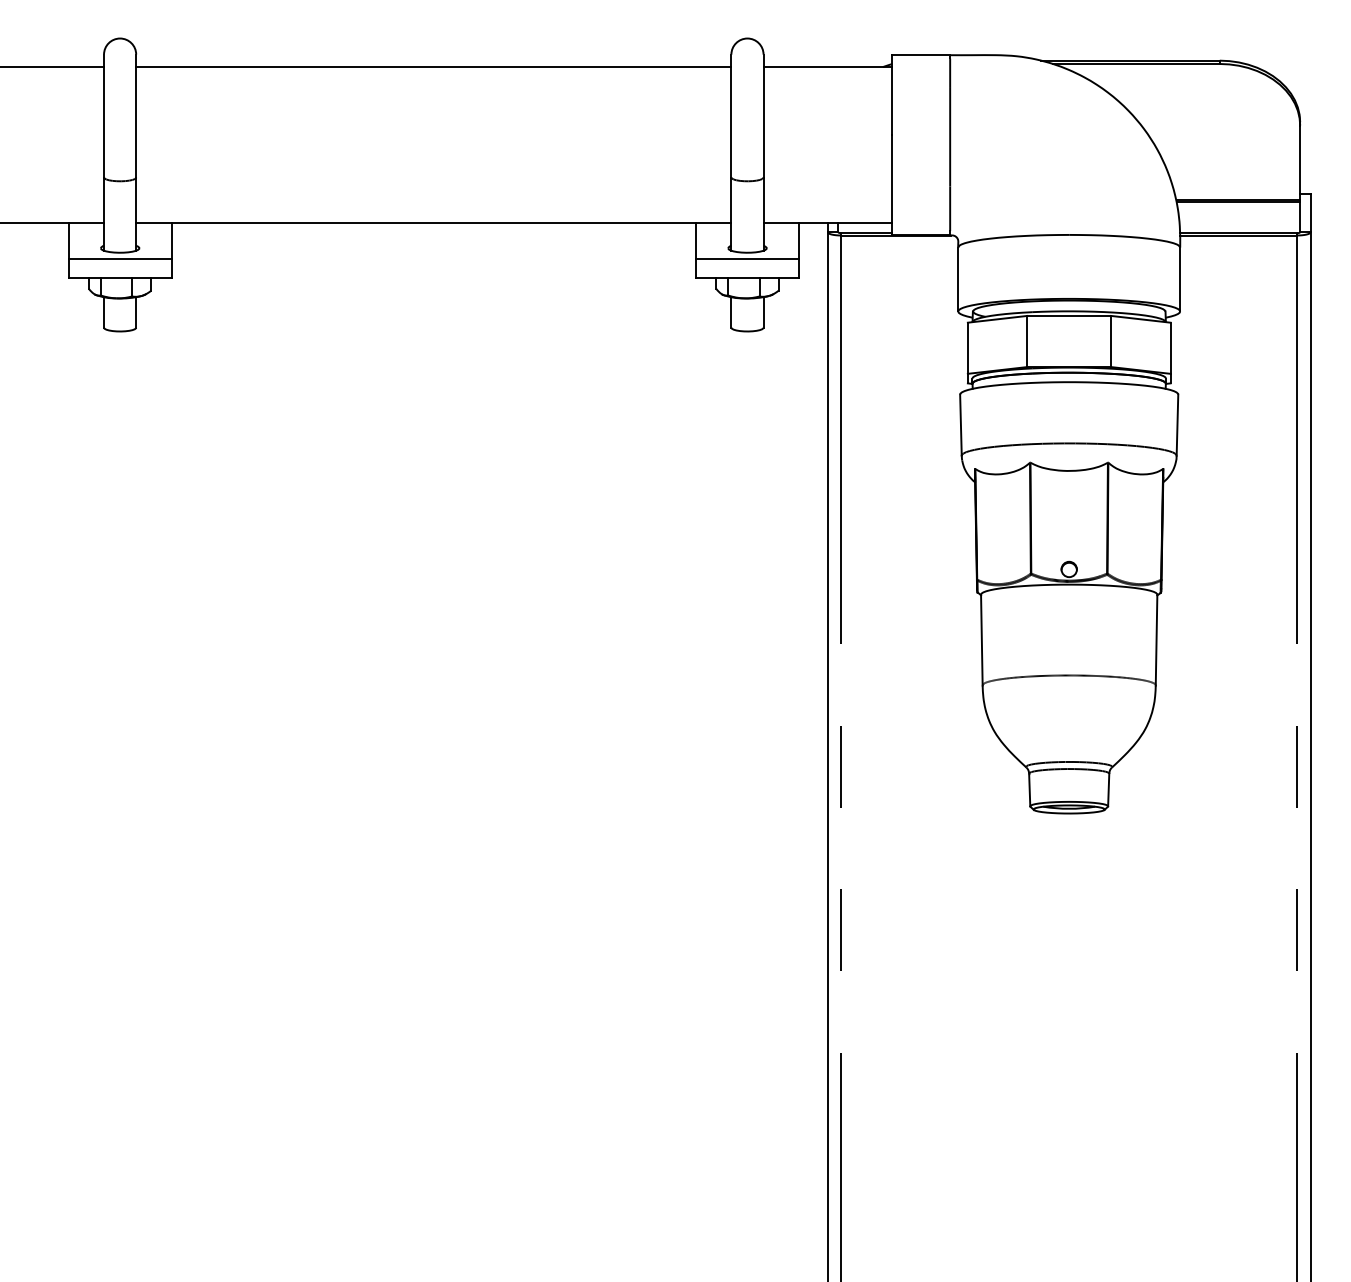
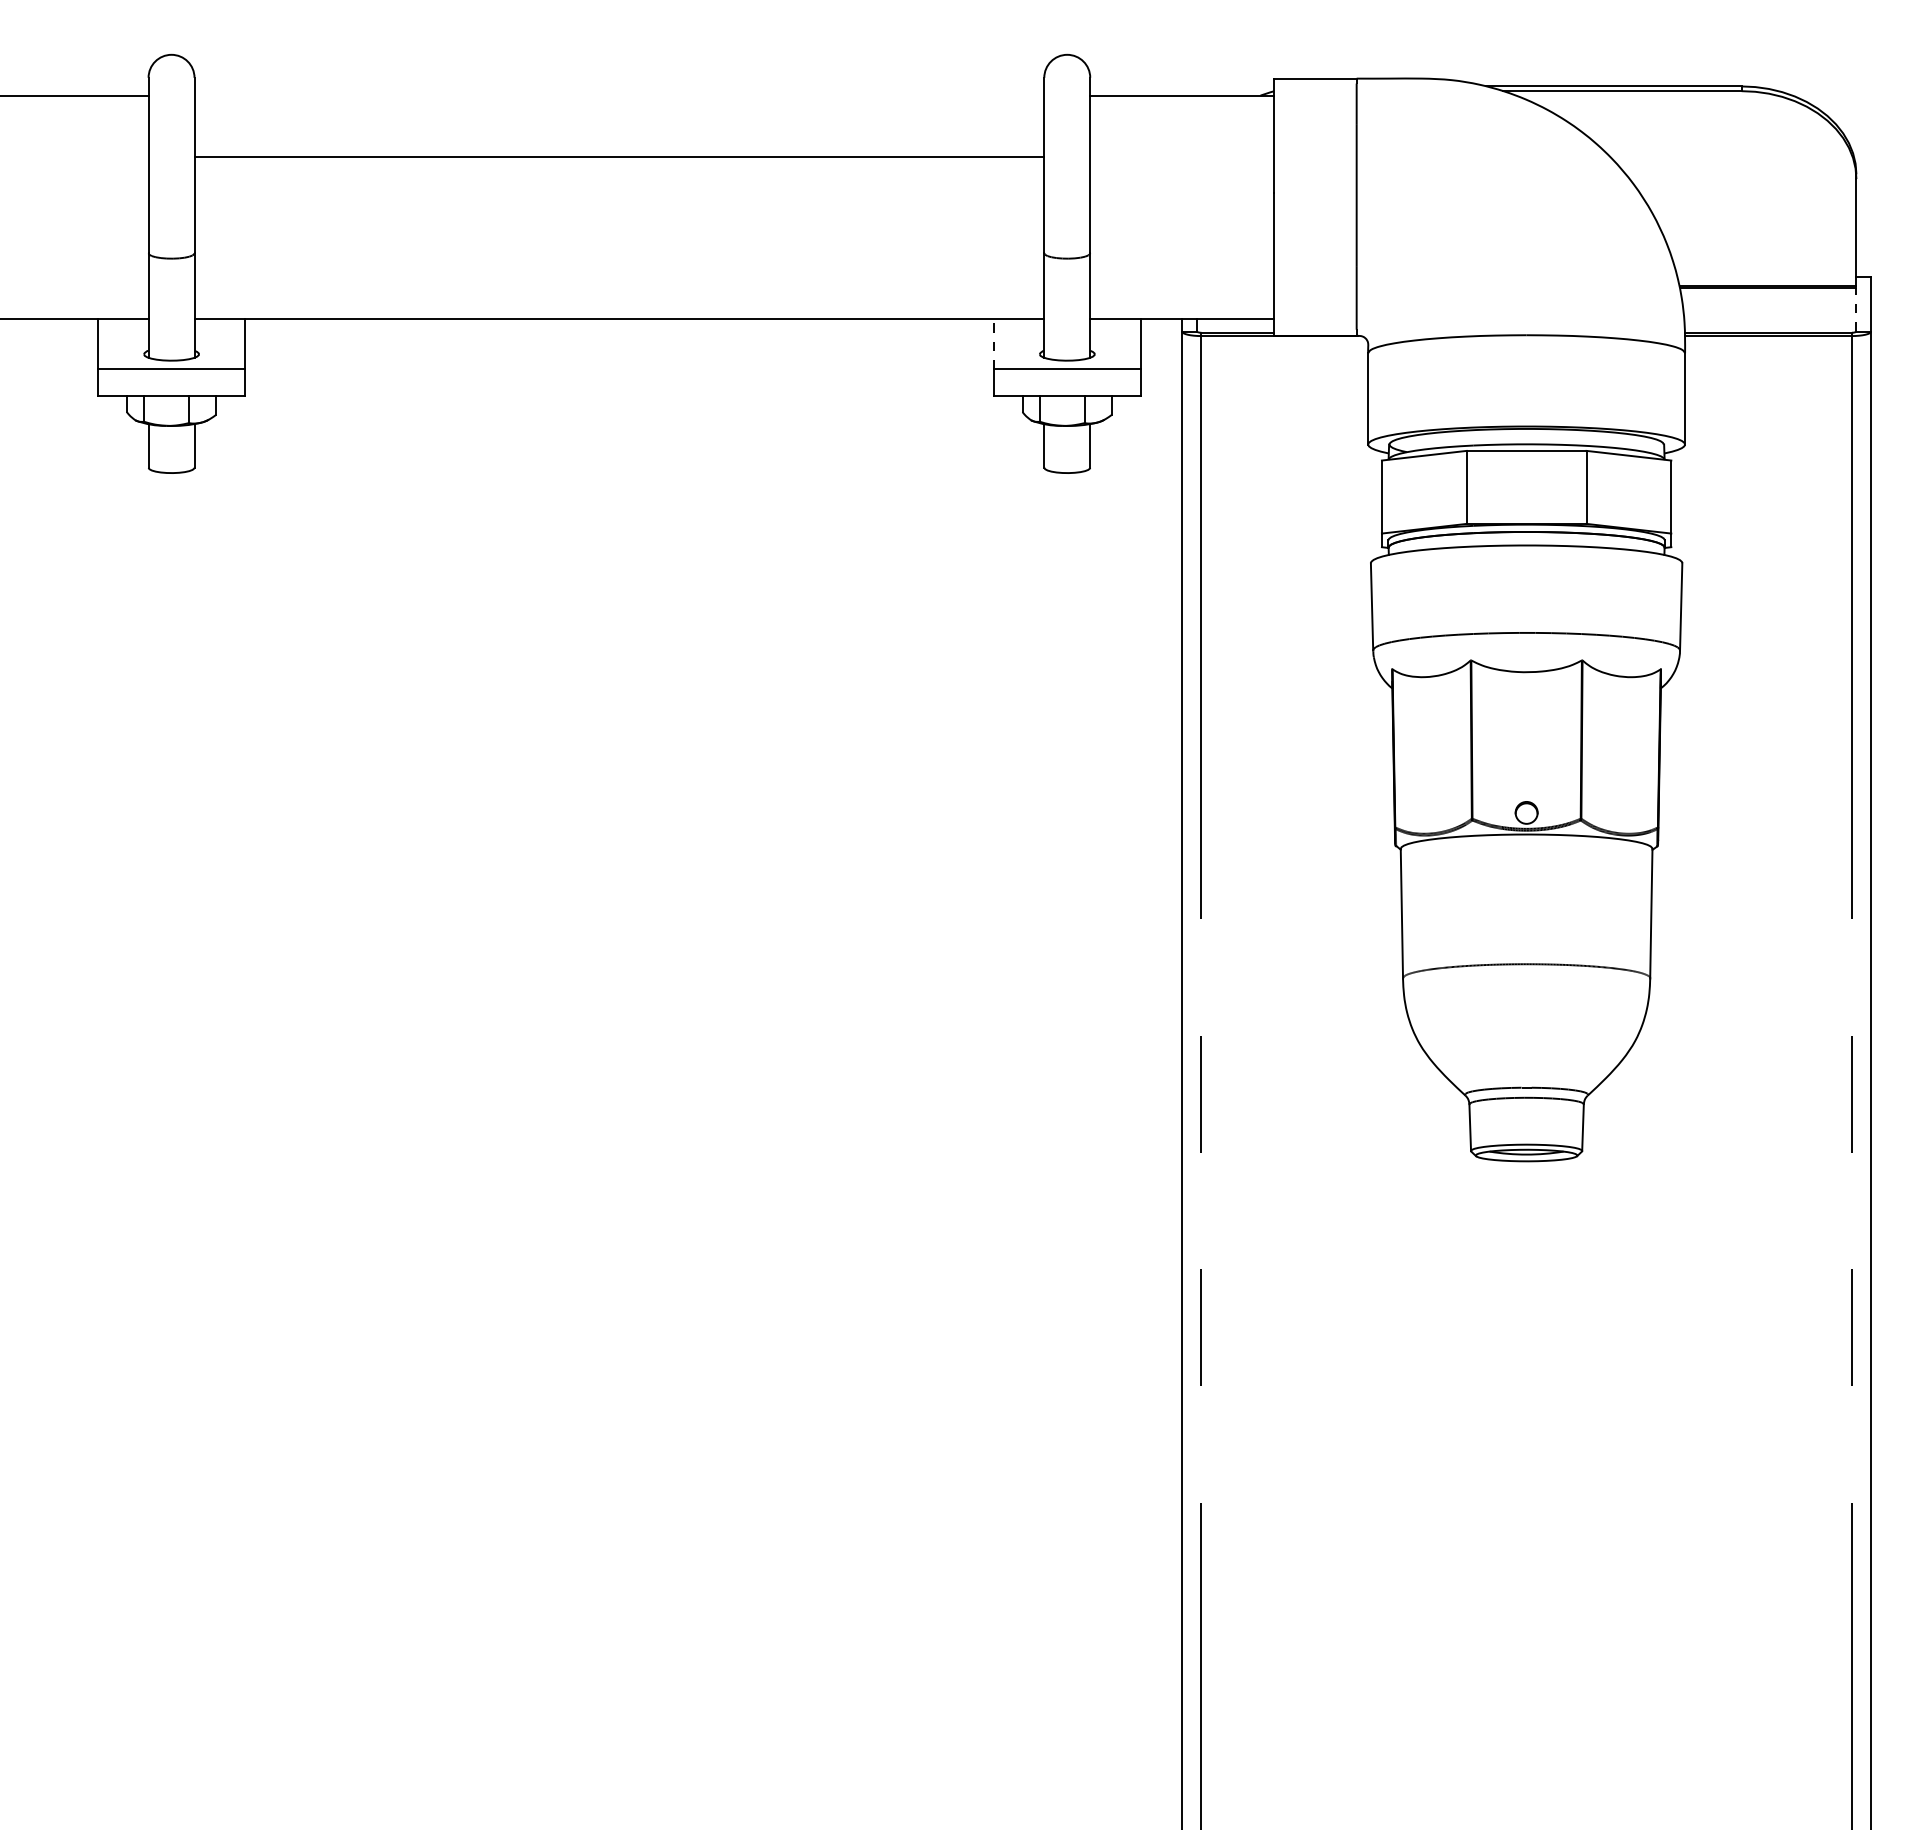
line: (433, 67) -> (619, 156), moved
line: (1300, 216) -> (1856, 309), solid -> dashed
line: (695, 240) -> (993, 343), solid -> dashed

